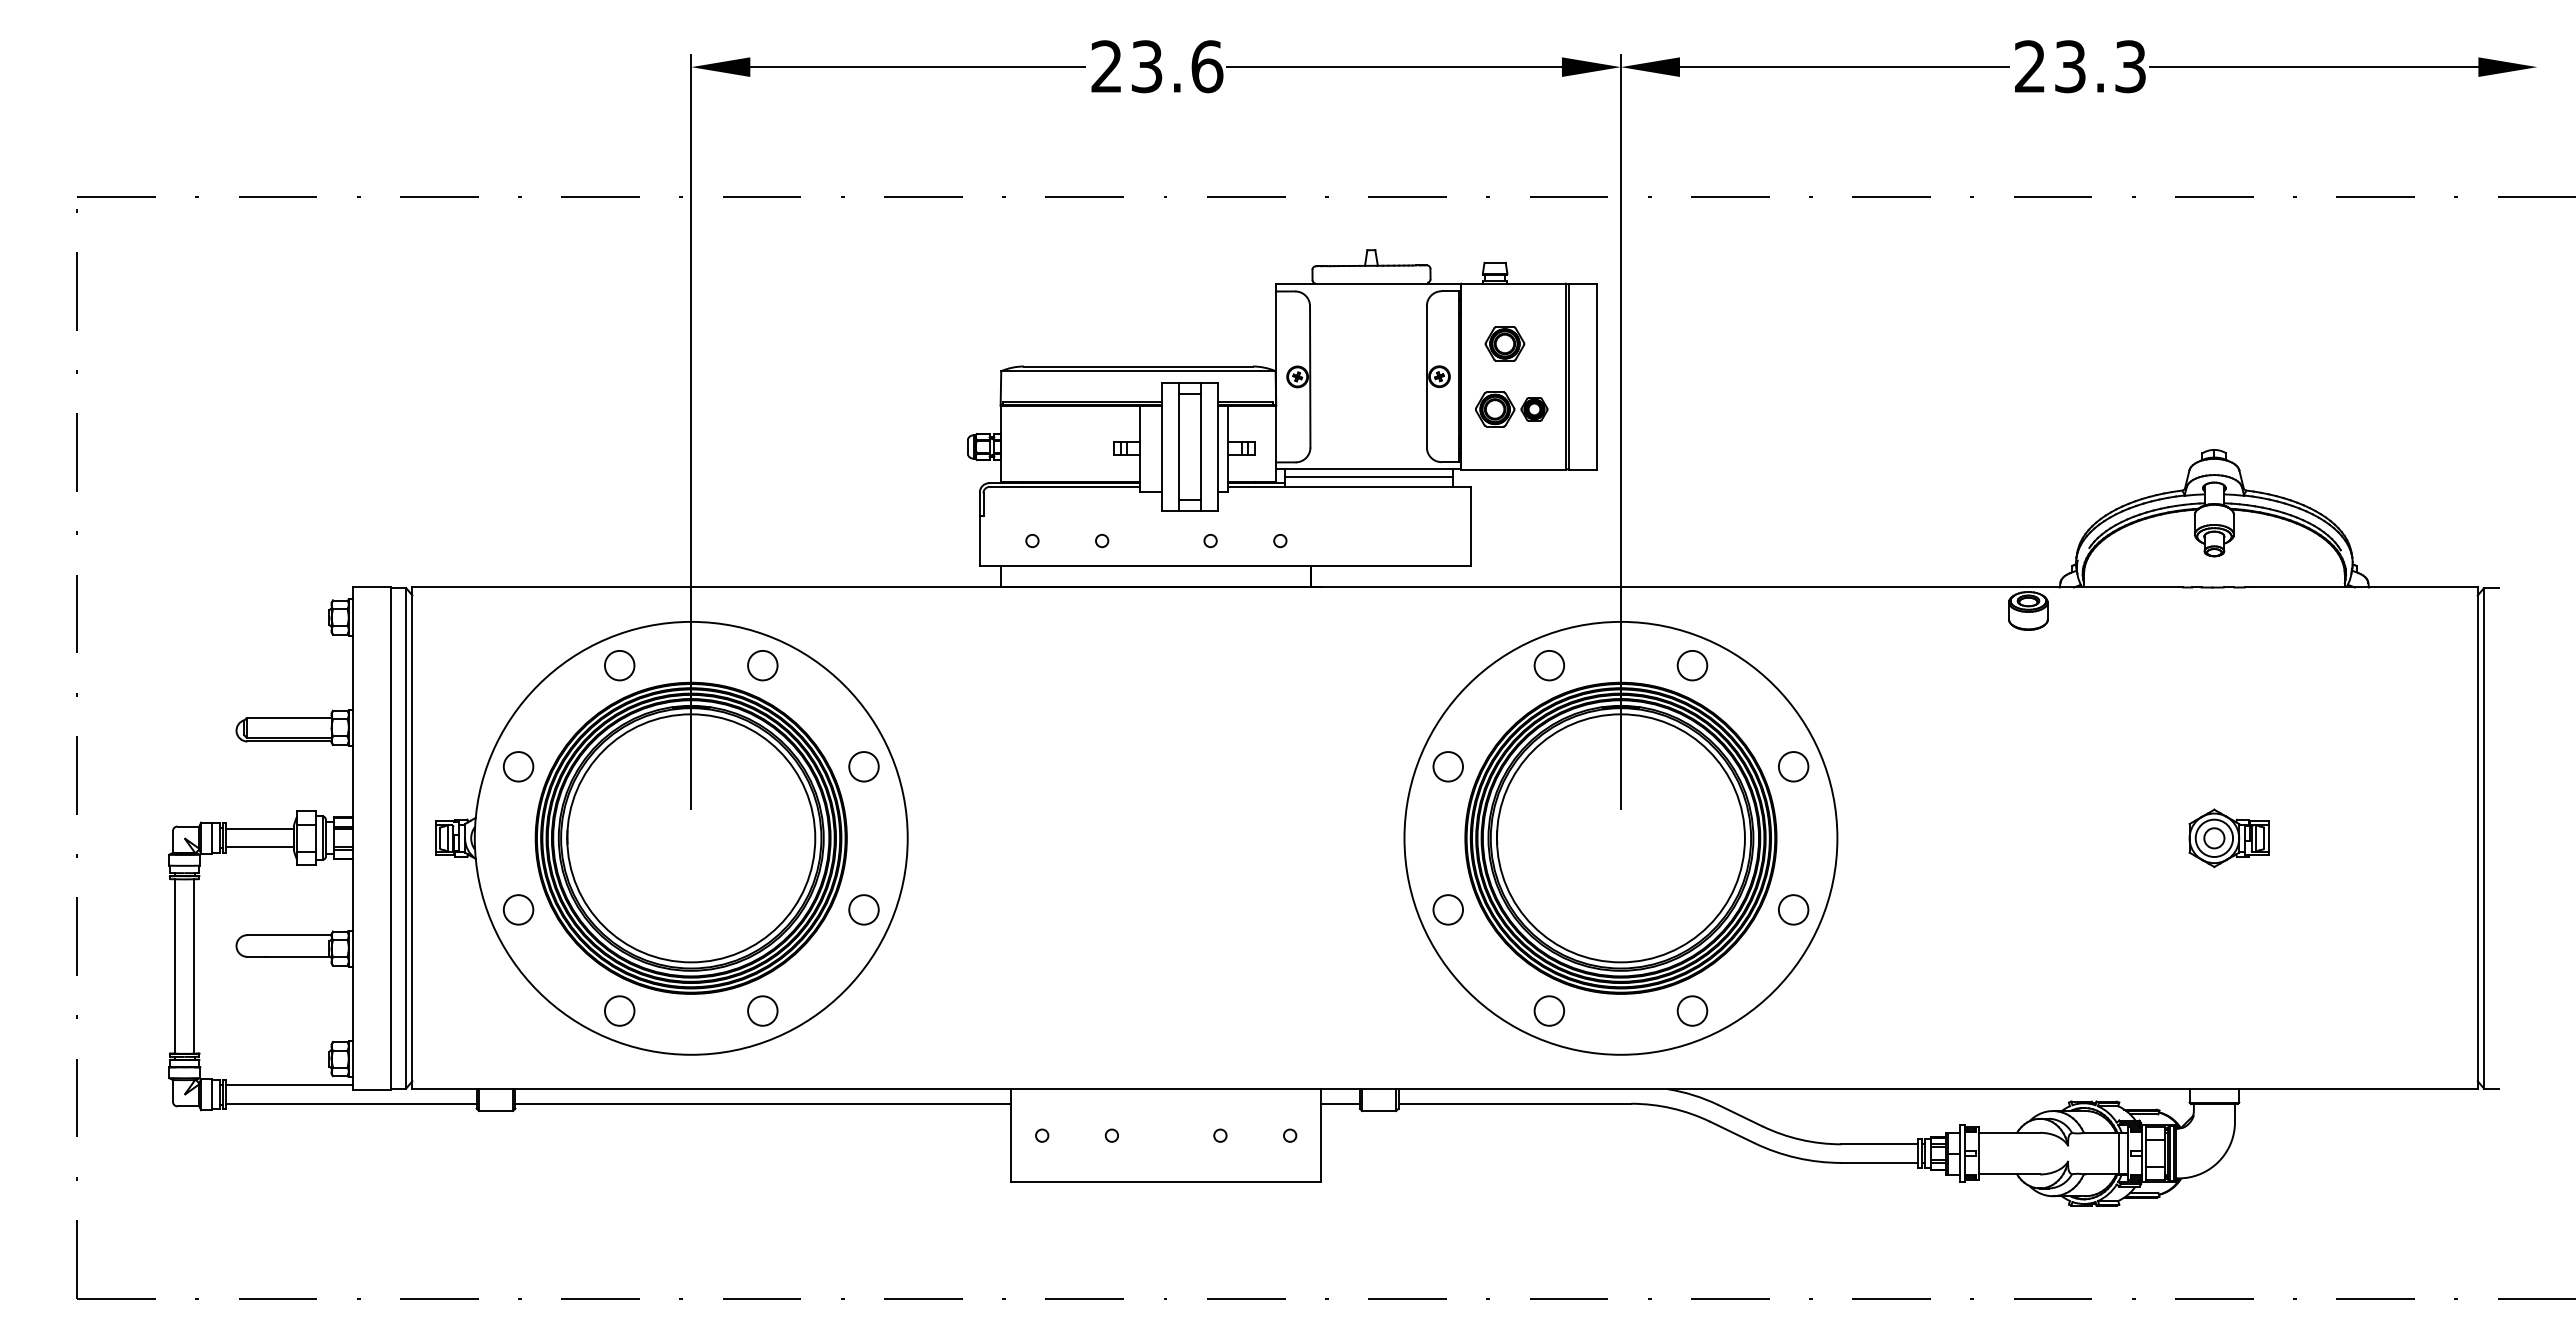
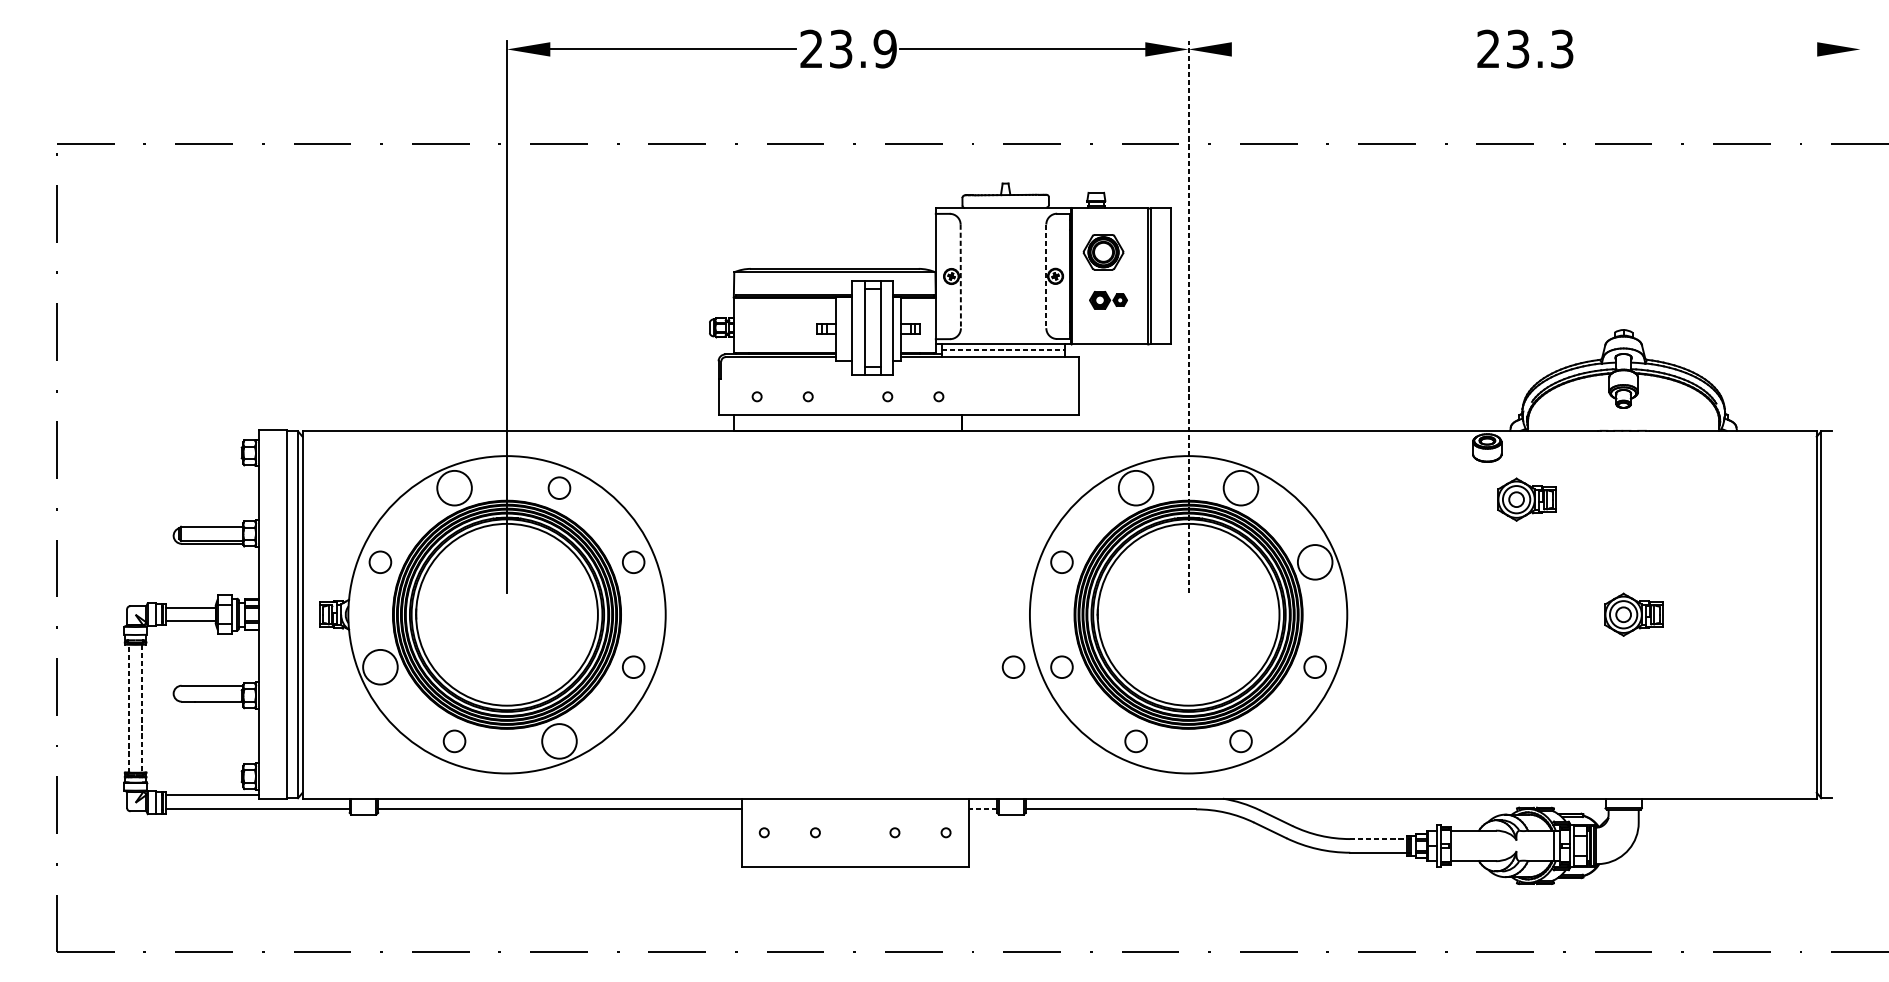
text: (1207, 66) -> (885, 48), 23.6 -> 23.9
line: (1843, 67) -> (1351, 49), removed
line: (2313, 67) -> (1696, 49), removed
part: (1504, 343) -> (1103, 252), size x1.4
line: (1310, 376) -> (960, 276), solid -> dashed
line: (1426, 376) -> (1046, 276), solid -> dashed
part: (1511, 409) -> (1108, 300), size x0.7
line: (1620, 432) -> (1188, 317), solid -> dashed
line: (1369, 477) -> (1004, 350), solid -> dashed
circle: (619, 665) -> (454, 488), size x1.6
circle: (1549, 665) -> (1136, 488), size x1.6
circle: (1692, 665) -> (1241, 488), size x1.6
part: (2082, 681) -> (1526, 499), added
circle: (1793, 766) -> (1315, 562), size x1.6
circle: (518, 909) -> (380, 666), size x1.6
circle: (1381, 909) -> (1013, 666), added
line: (175, 966) -> (128, 708), solid -> dashed
line: (193, 967) -> (142, 709), solid -> dashed
circle: (762, 1010) -> (559, 740), size x1.6
line: (1340, 1103) -> (982, 809), solid -> dashed
line: (1879, 1144) -> (1378, 839), solid -> dashed

